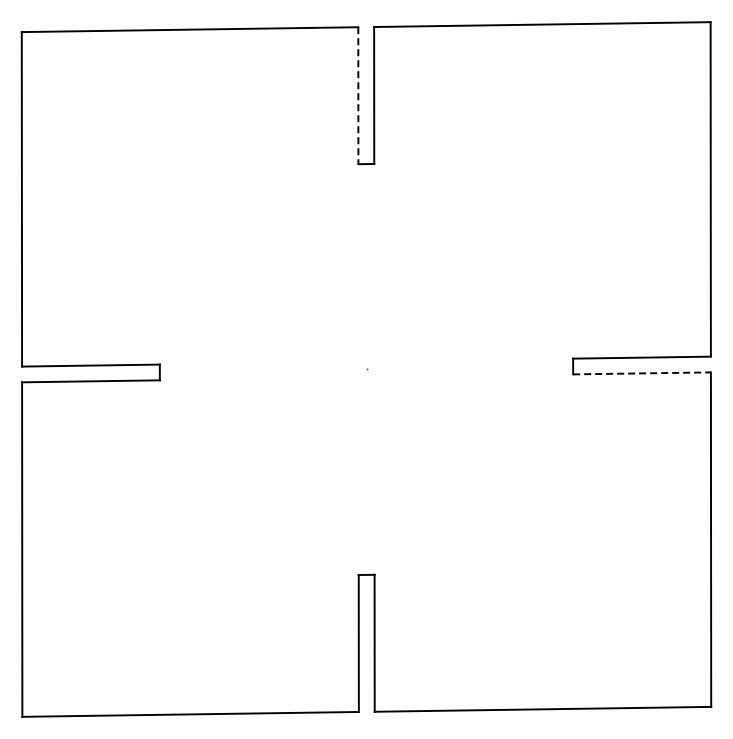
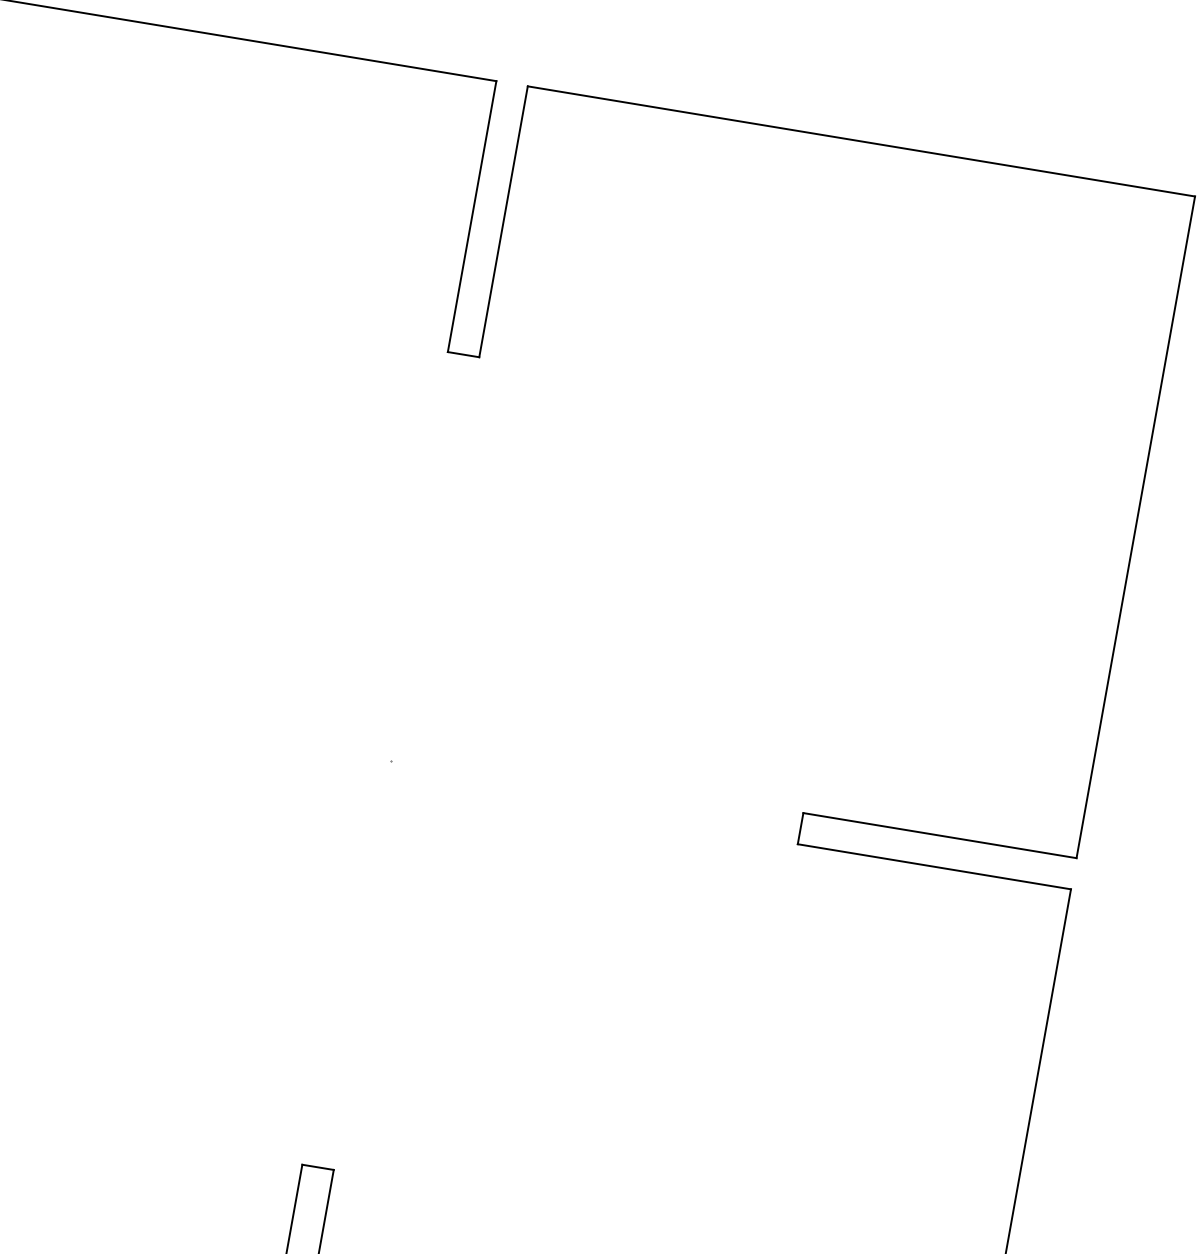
line: (358, 96) -> (472, 218), dashed -> solid
line: (642, 373) -> (935, 867), dashed -> solid

